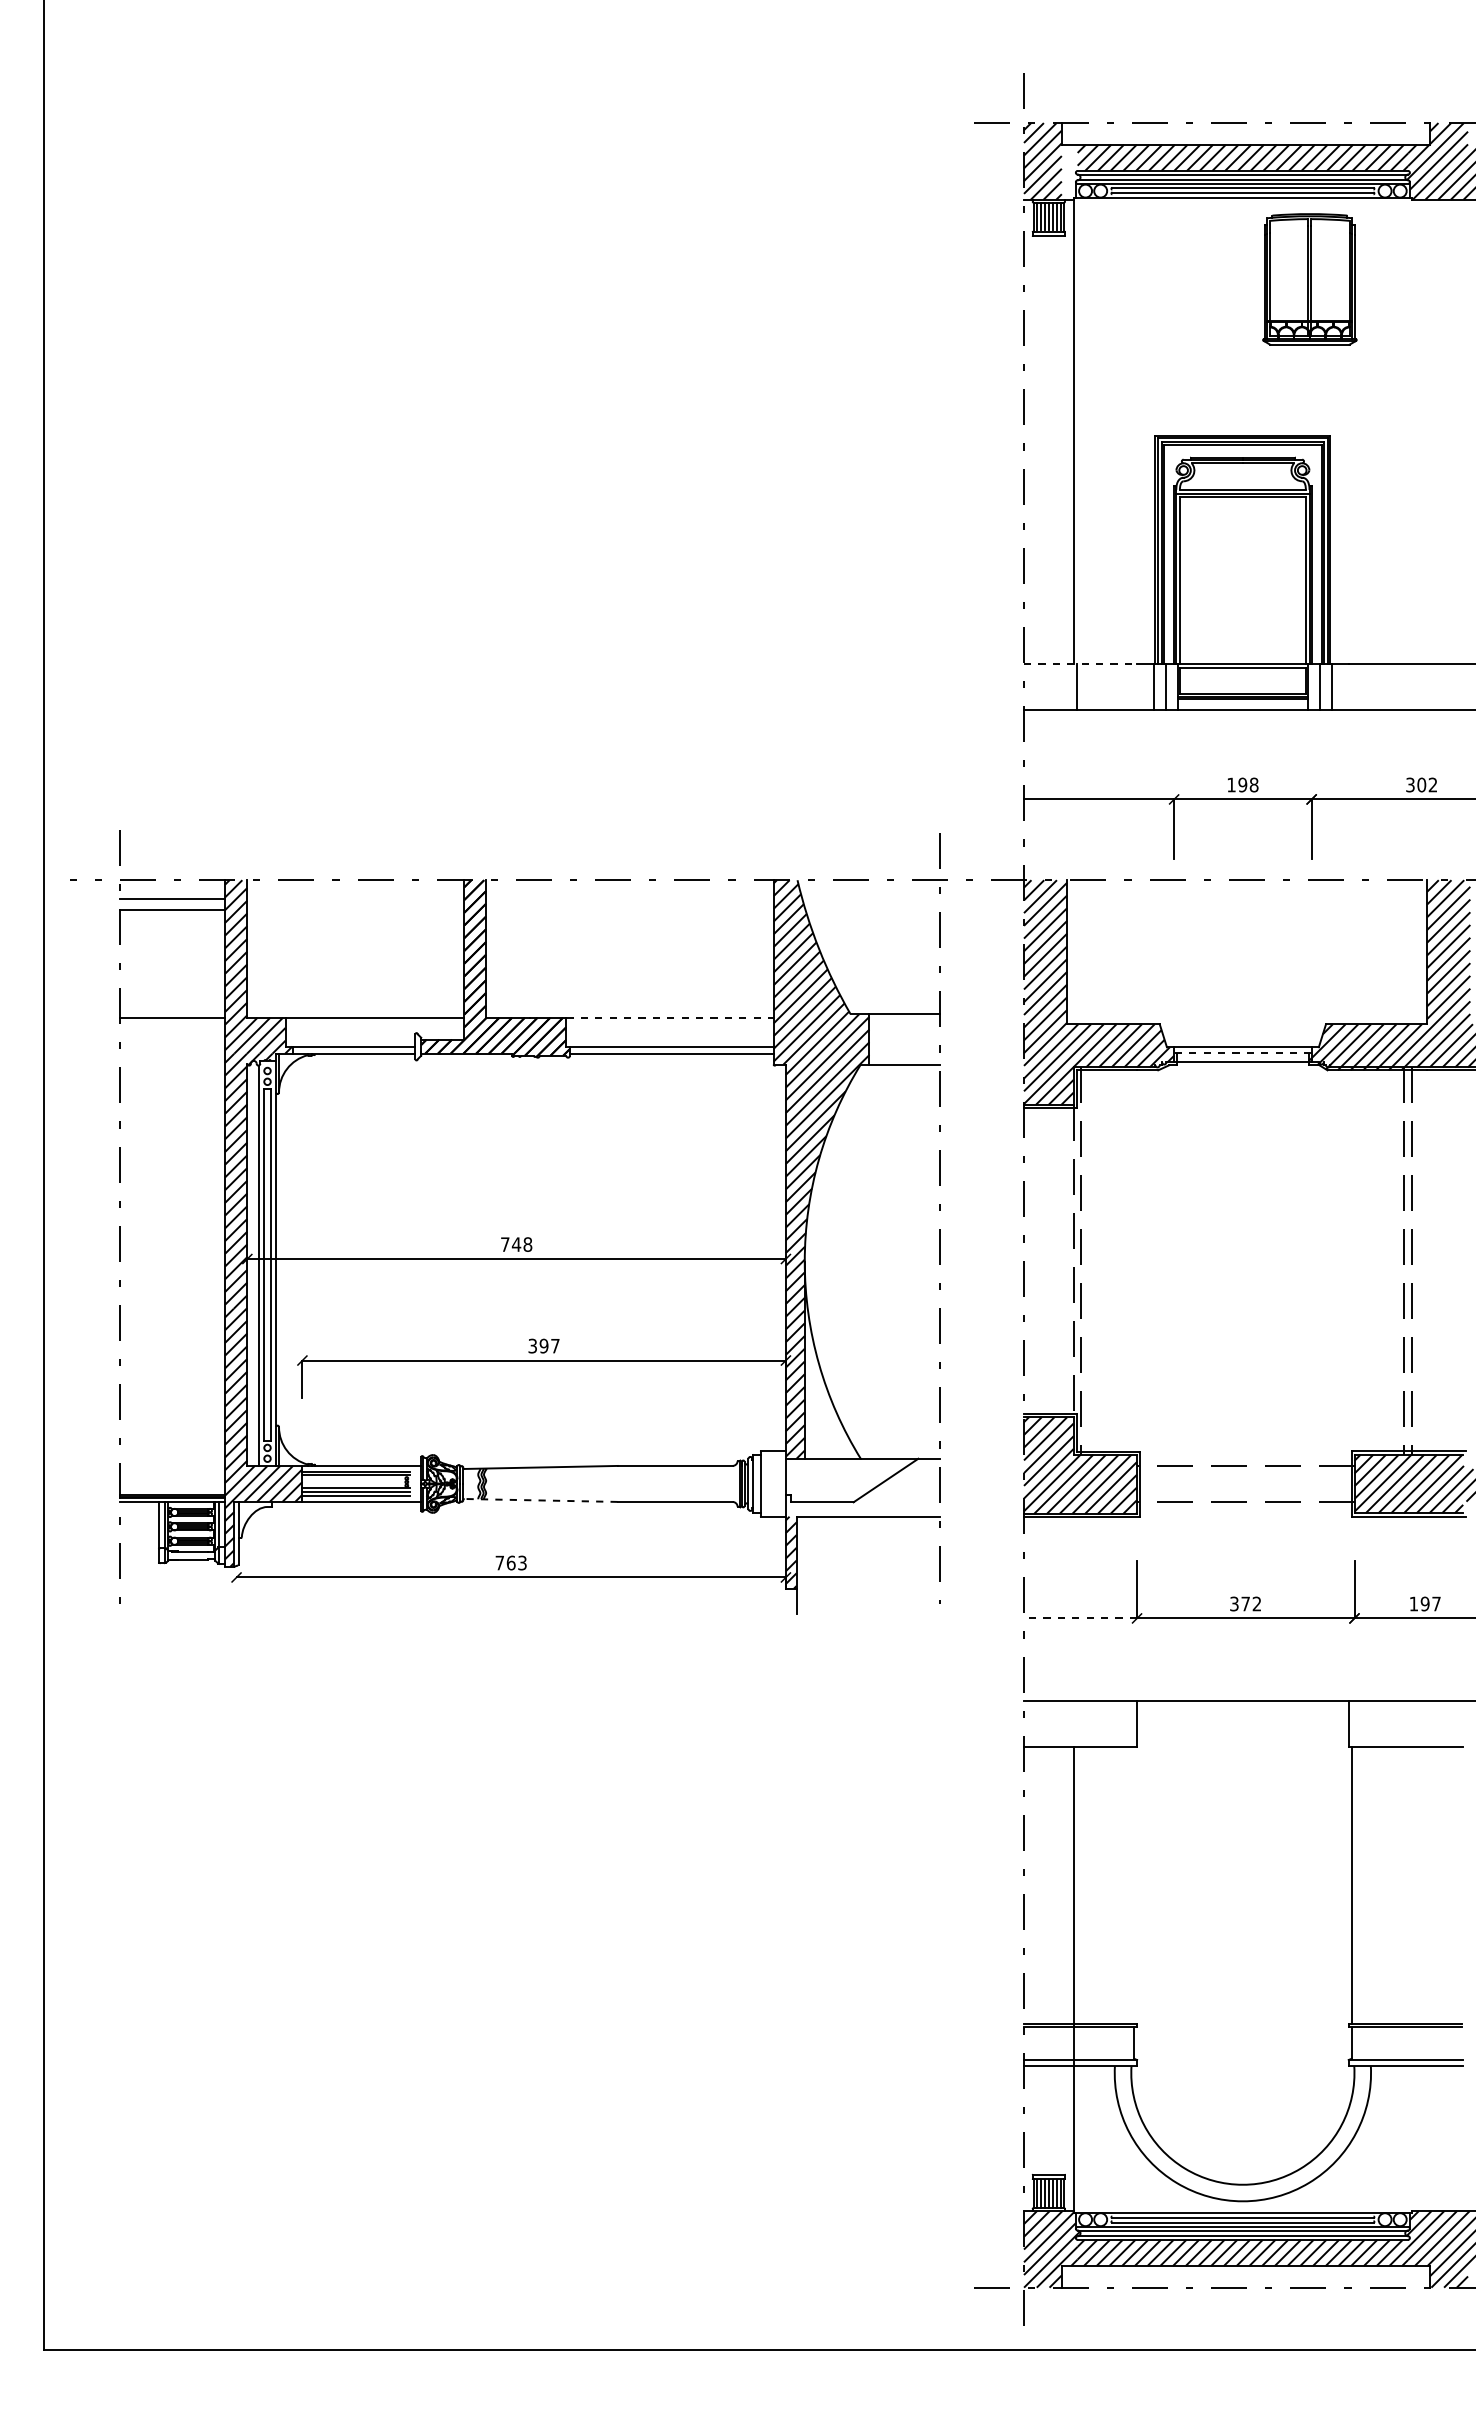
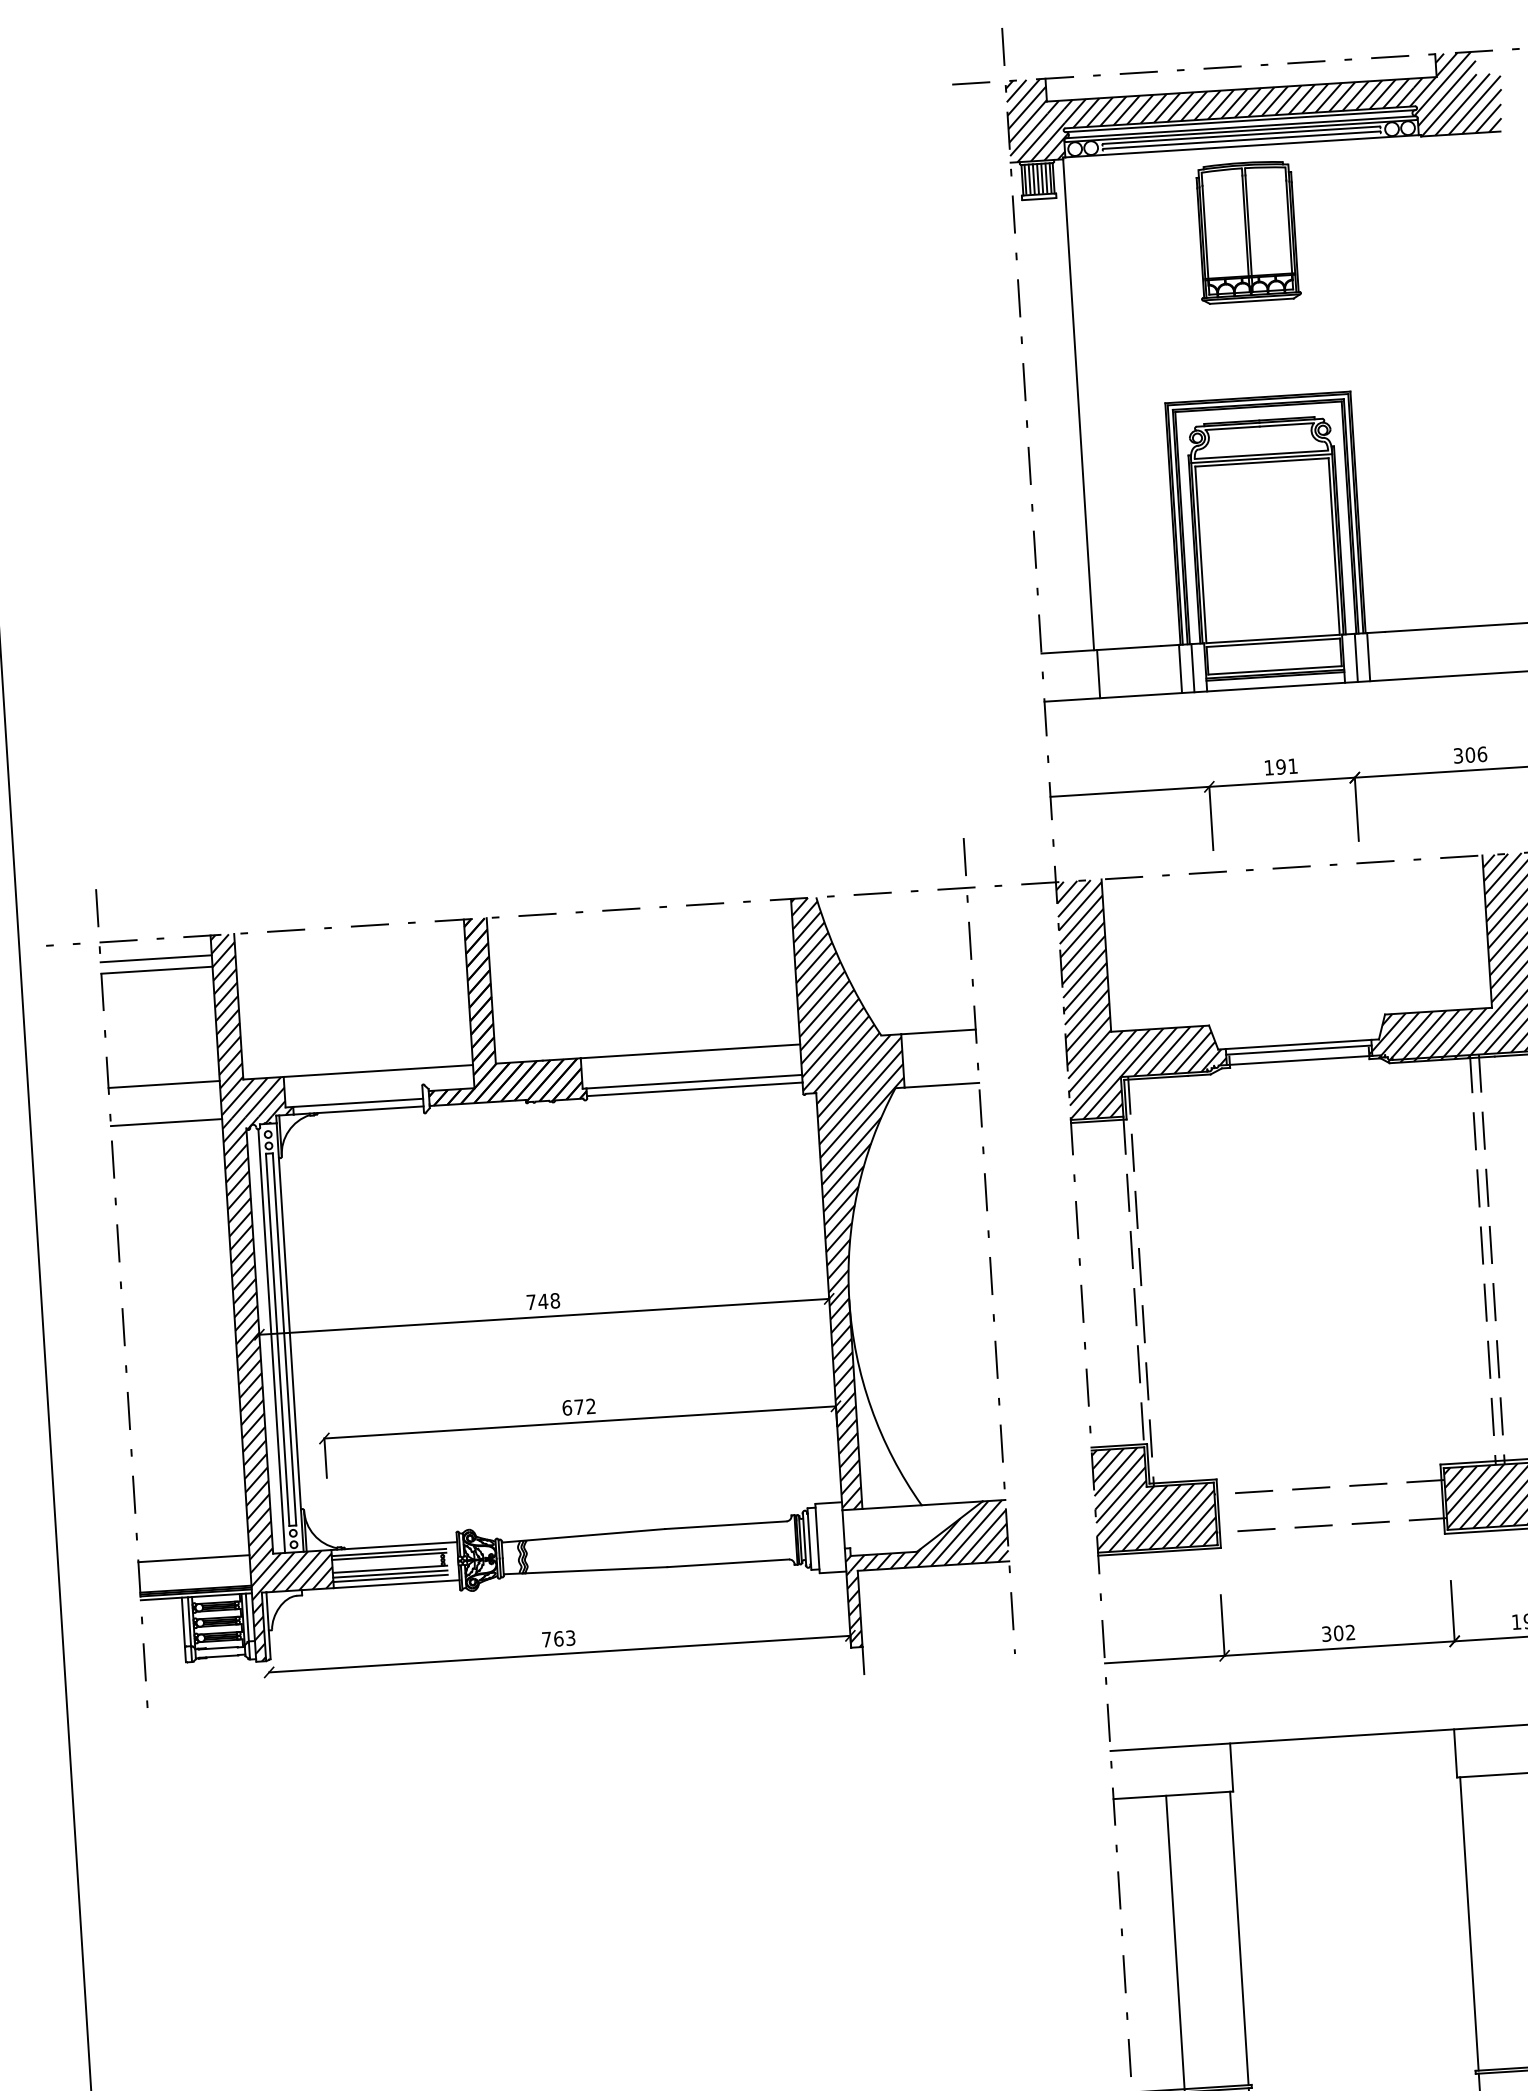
hatch: (1070, 172) -> (1057, 130), added
part: (1309, 279) -> (1247, 232), moved
line: (1080, 664) -> (1101, 650), dashed -> solid
text: (1253, 784) -> (1292, 765), 198 -> 191
text: (1432, 784) -> (1481, 753), 302 -> 306
line: (669, 1017) -> (689, 1051), dashed -> solid
line: (1242, 1052) -> (1298, 1050), dashed -> solid
line: (172, 1053) -> (166, 1122), added
text: (543, 1345) -> (578, 1406), 397 -> 672
line: (172, 1465) -> (193, 1558), added
hatch: (862, 1487) -> (925, 1535), added
line: (541, 1500) -> (586, 1570), dashed -> solid
text: (1245, 1603) -> (1338, 1632), 372 -> 302
line: (1080, 1618) -> (1164, 1659), dashed -> solid
line: (1134, 1885) -> (1239, 1938), added

